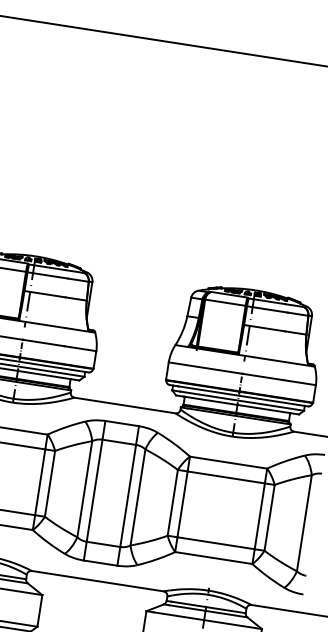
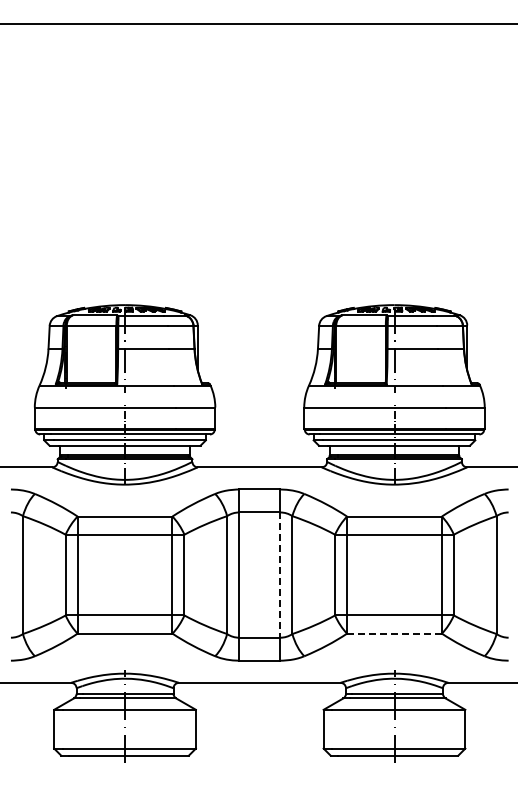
line: (128, 496) -> (280, 575), solid -> dashed
line: (213, 557) -> (394, 633), solid -> dashed

